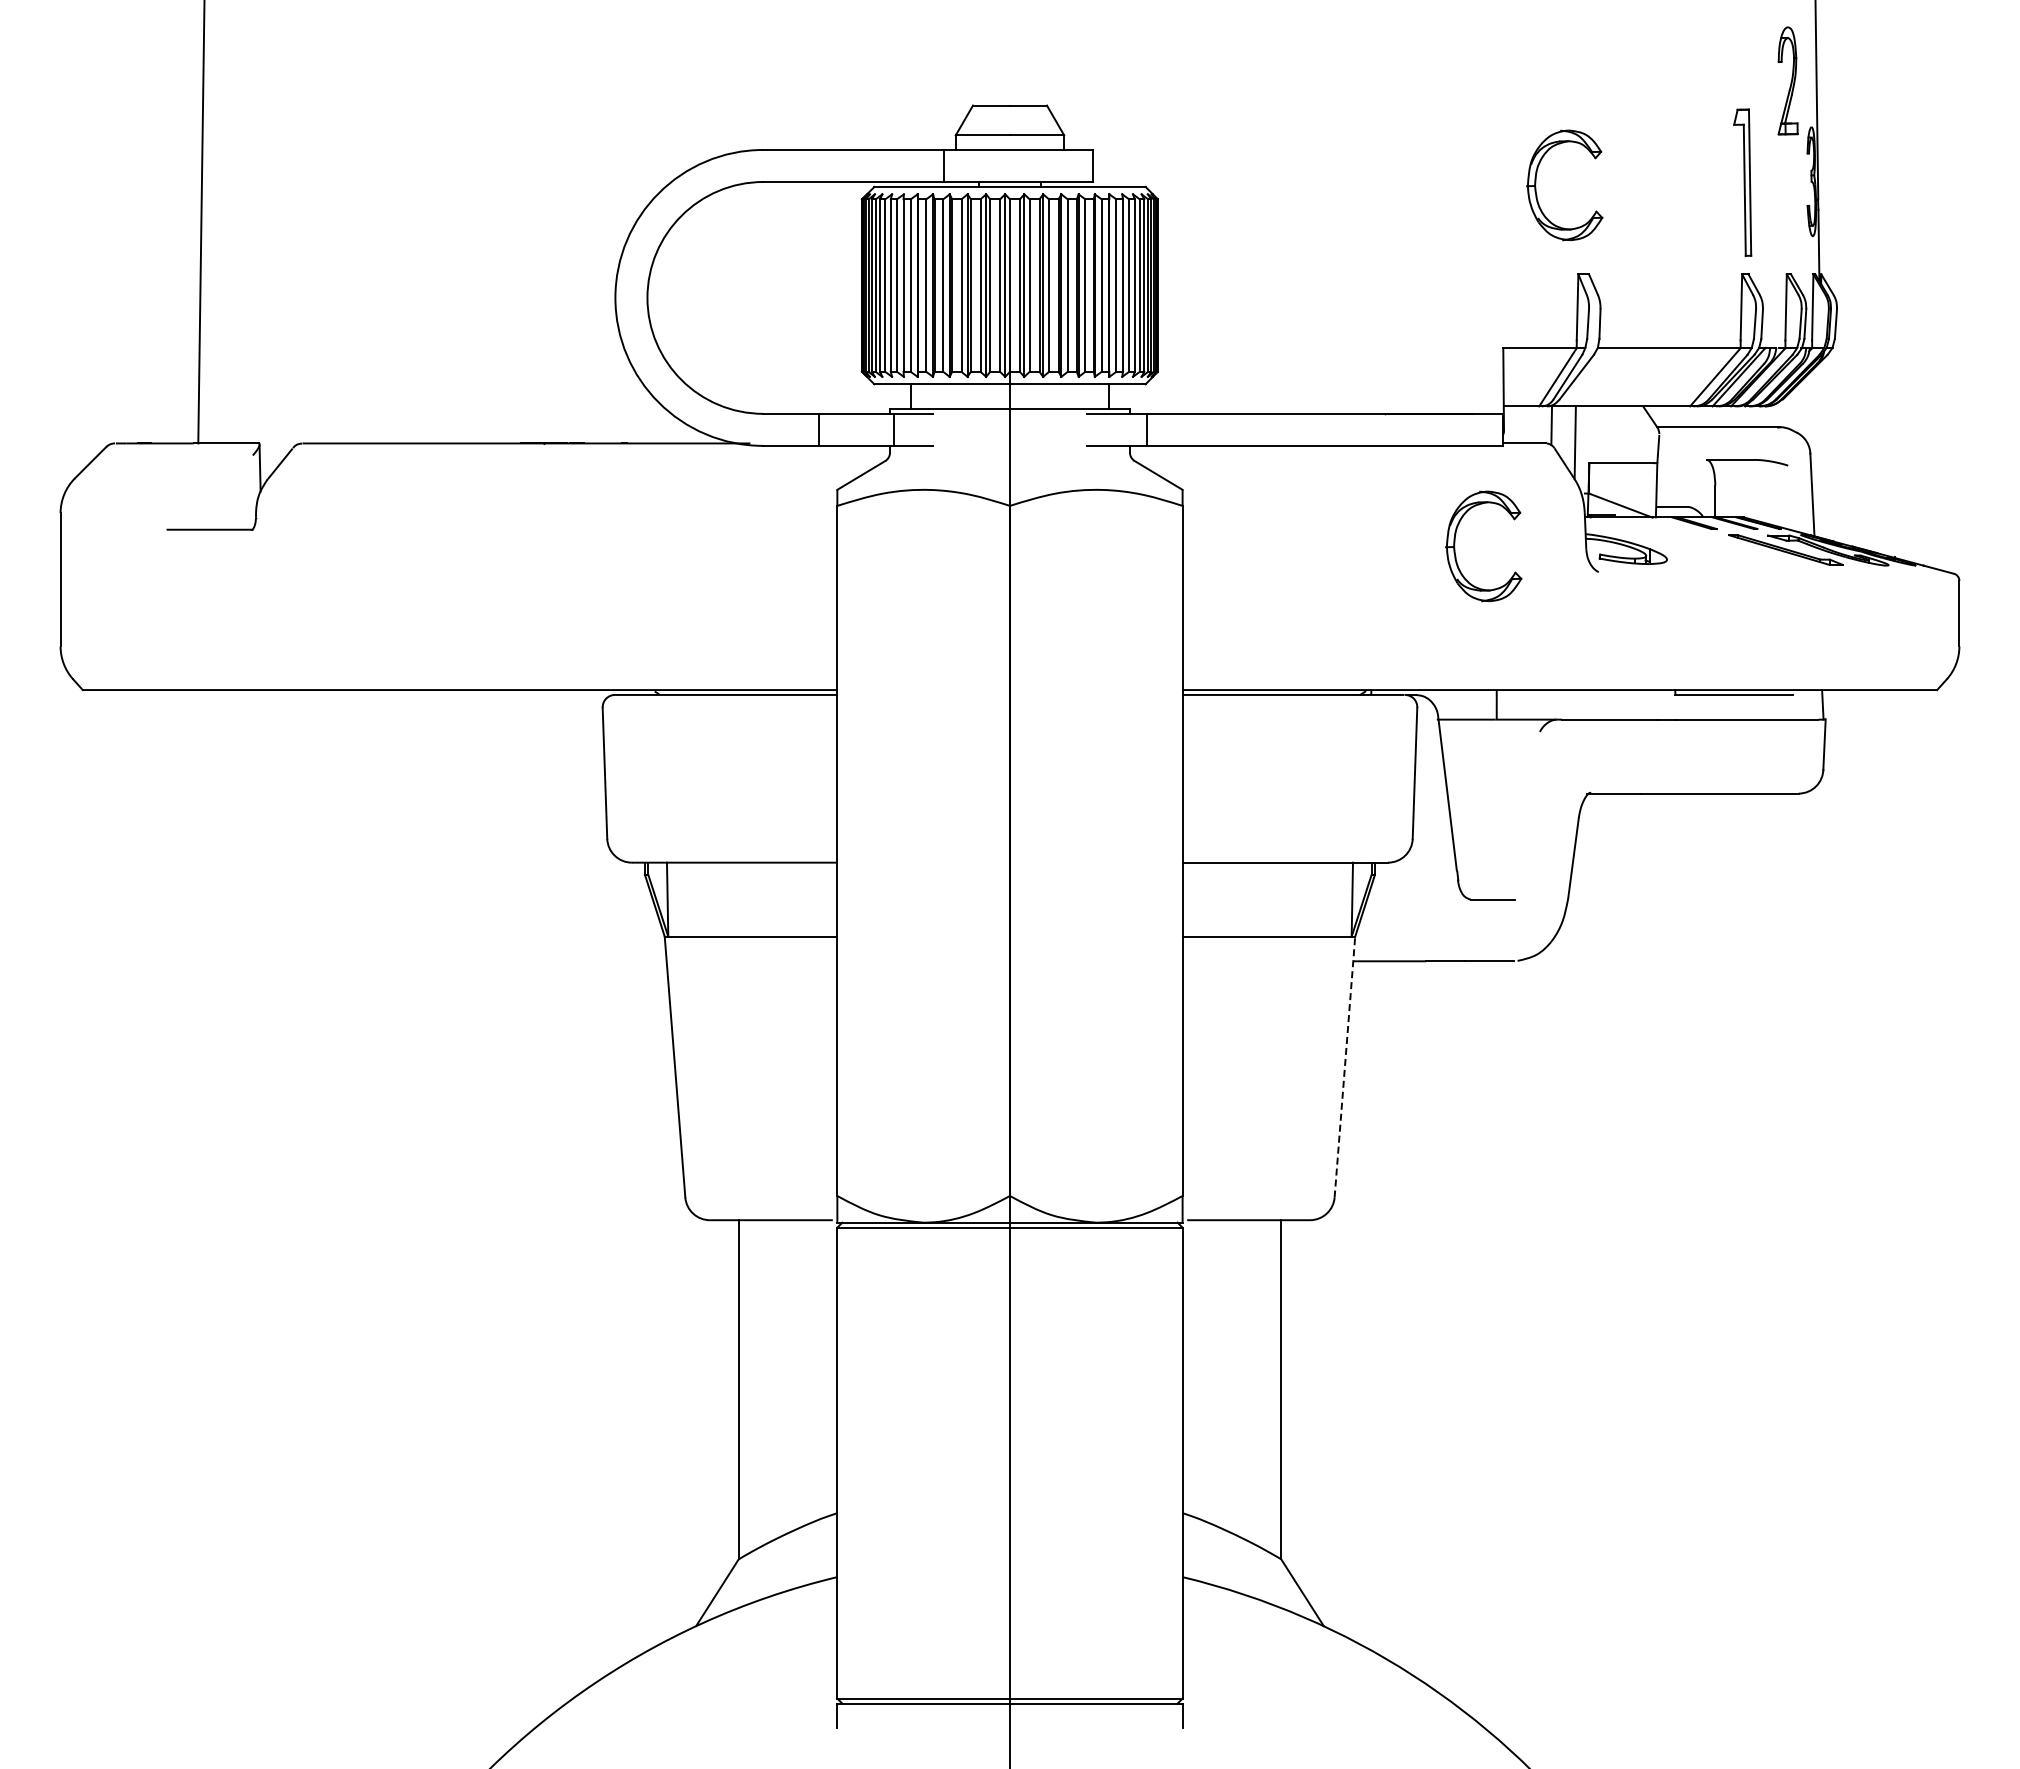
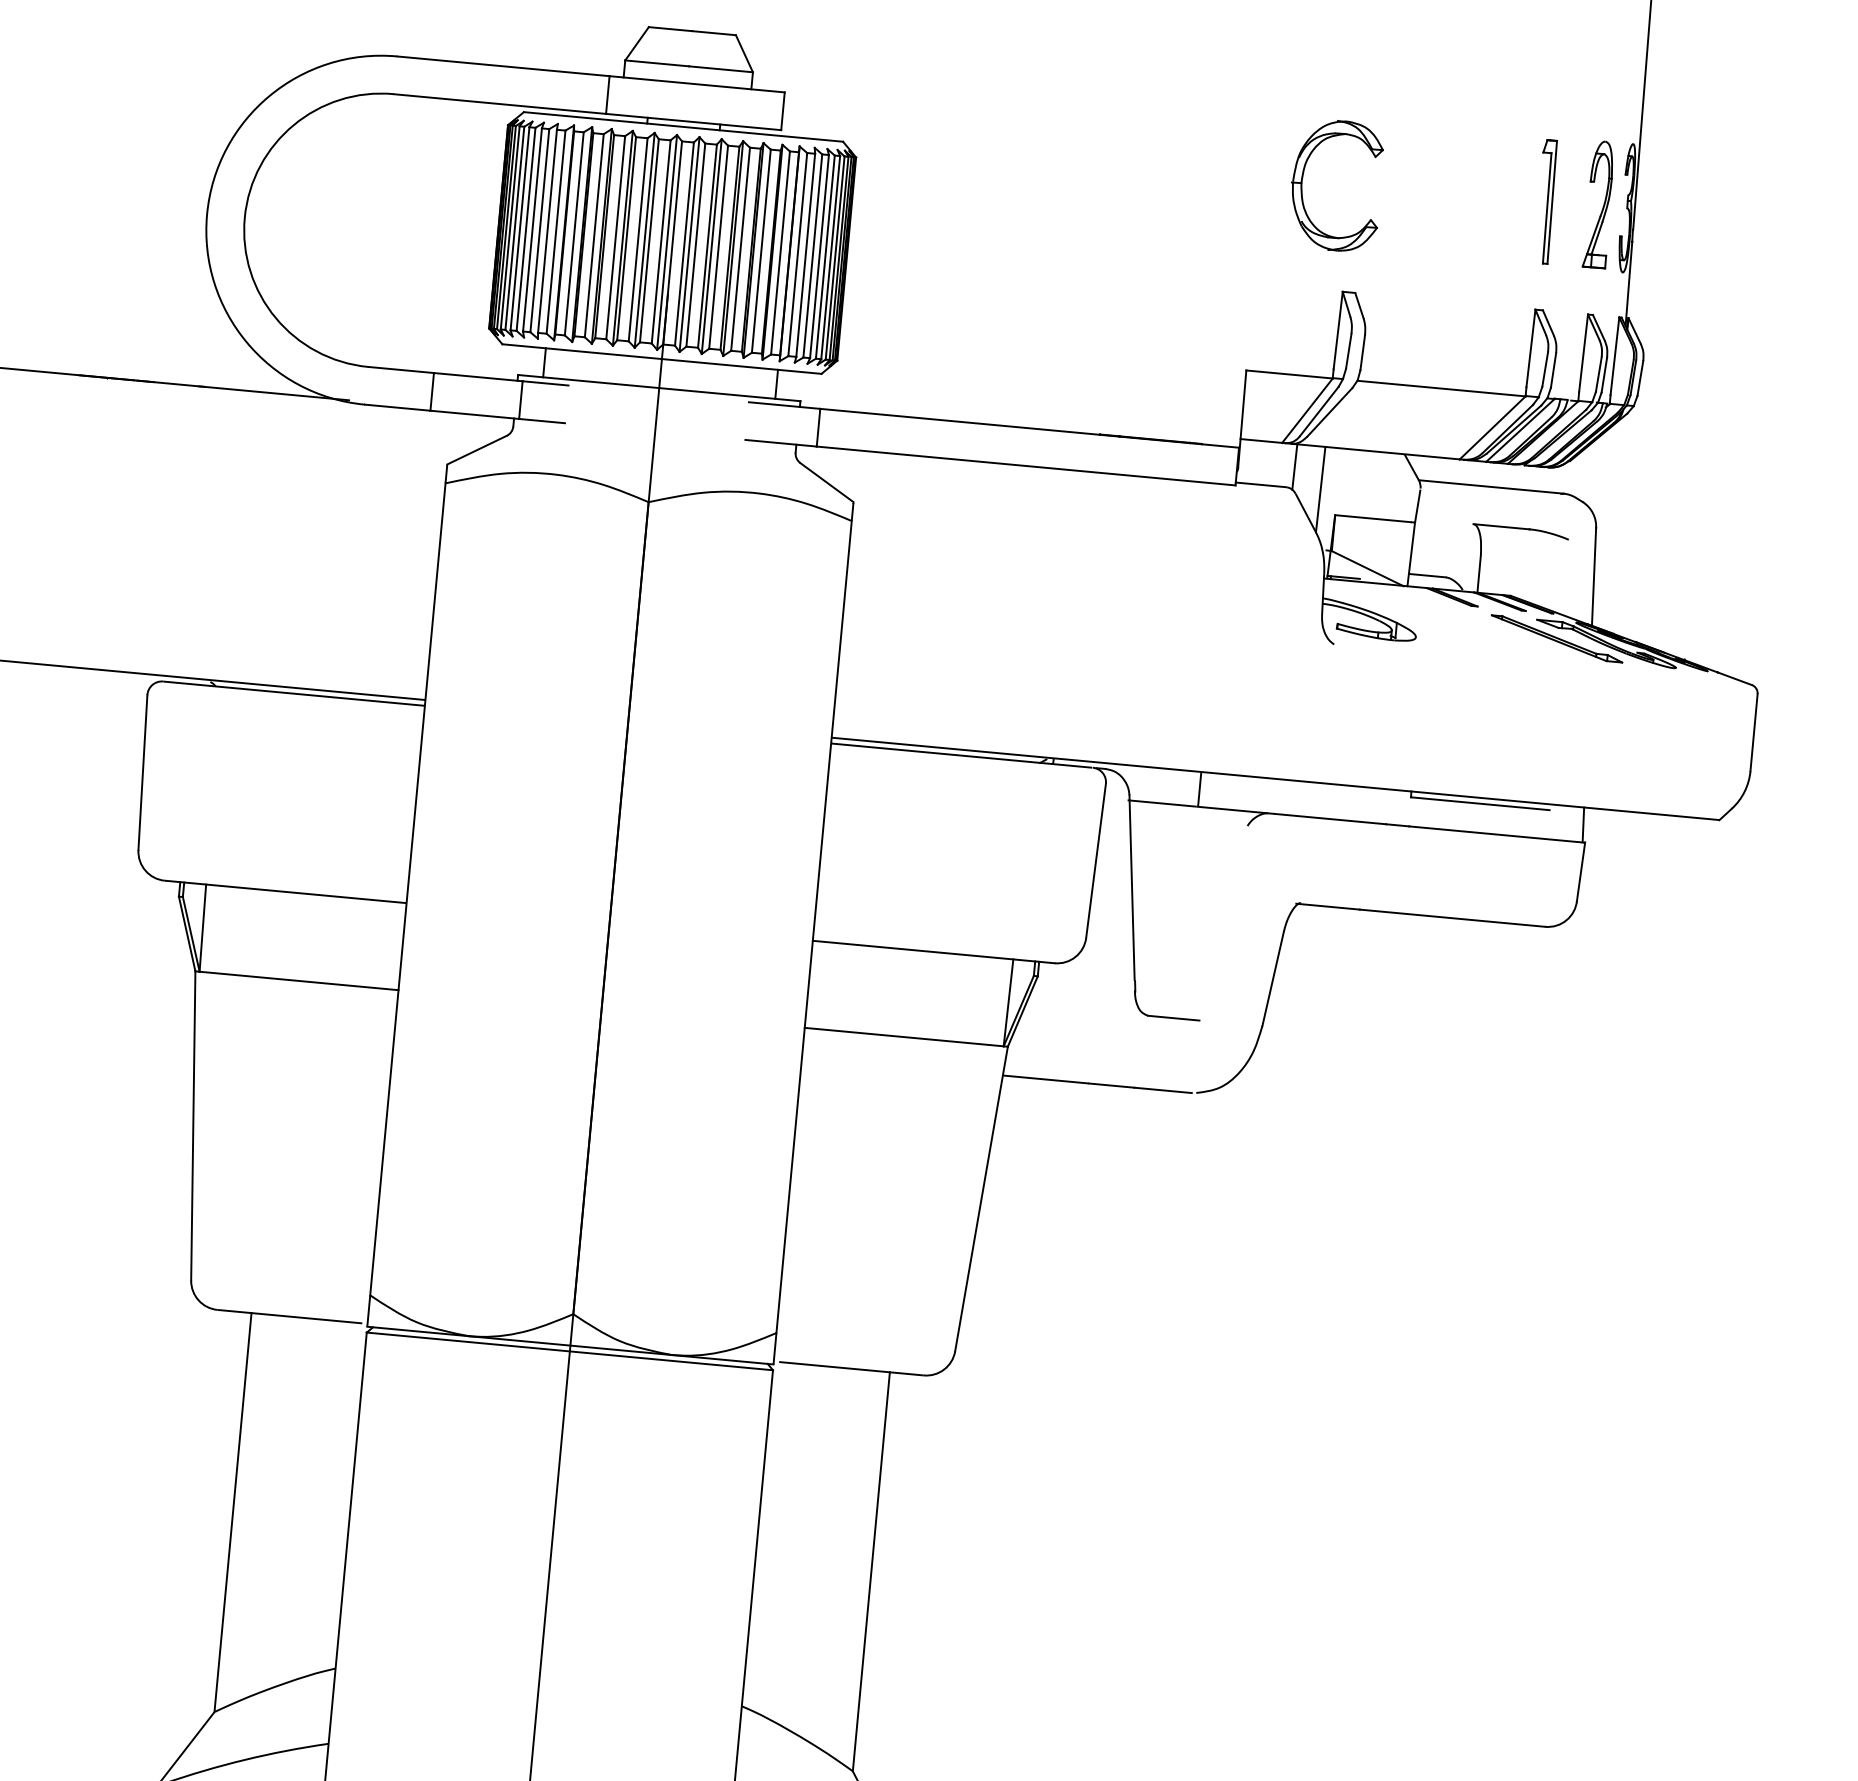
part: (1787, 80) -> (1599, 204), moved
part: (1742, 182) -> (1545, 201), size x0.71
part: (1455, 547) -> (1168, 599), removed
line: (1344, 1067) -> (980, 1199), dashed -> solid

